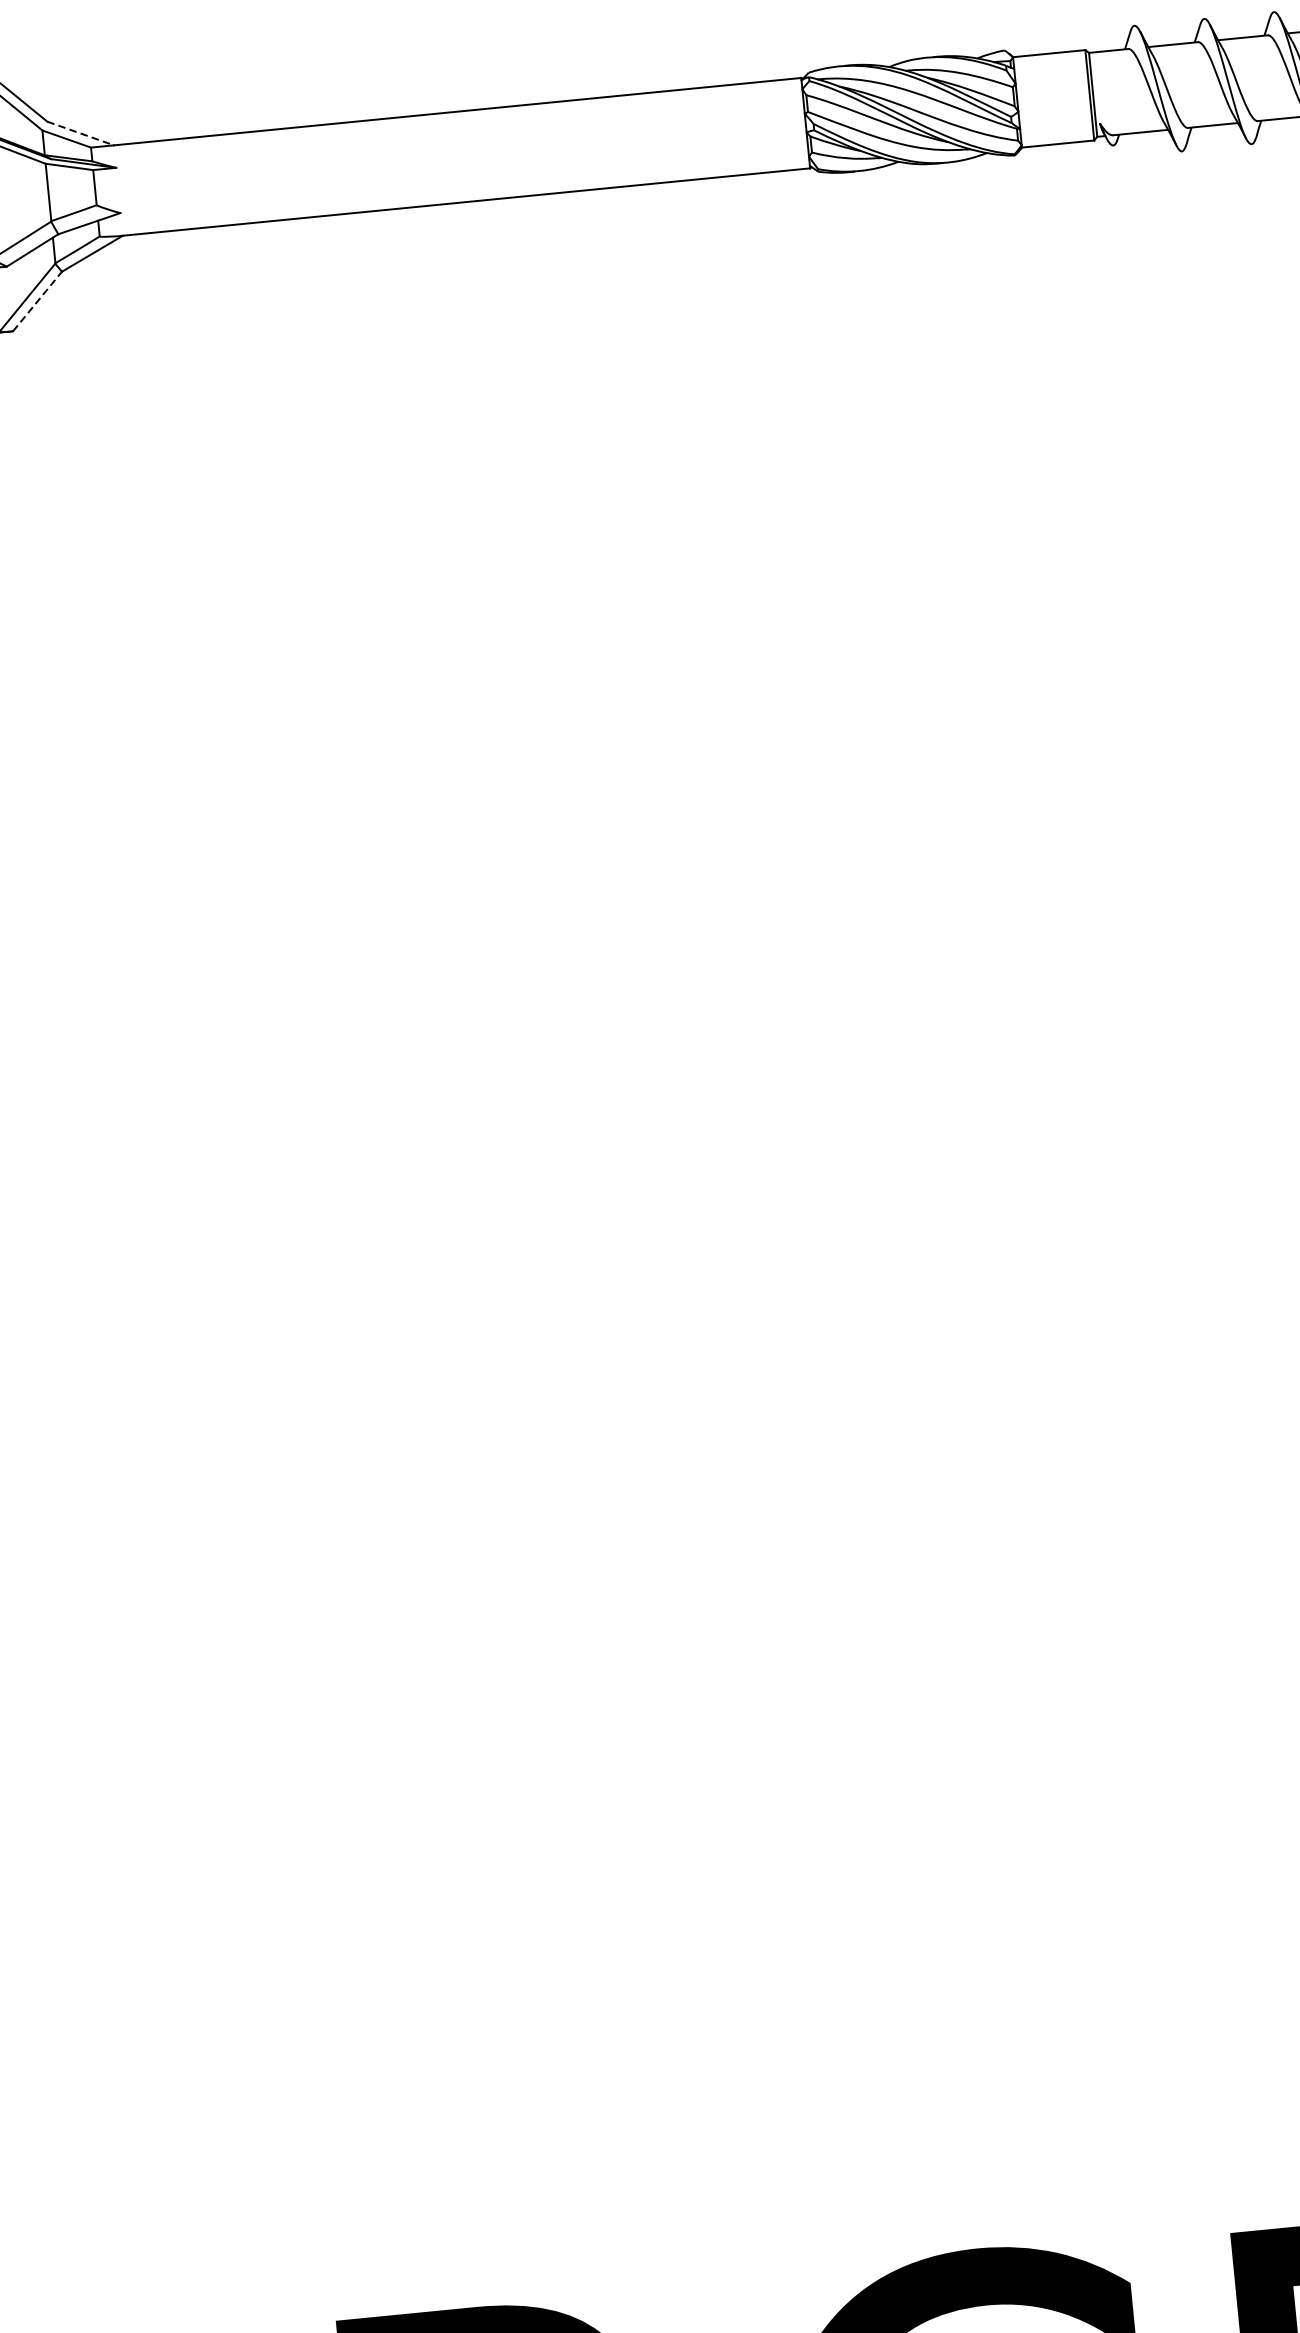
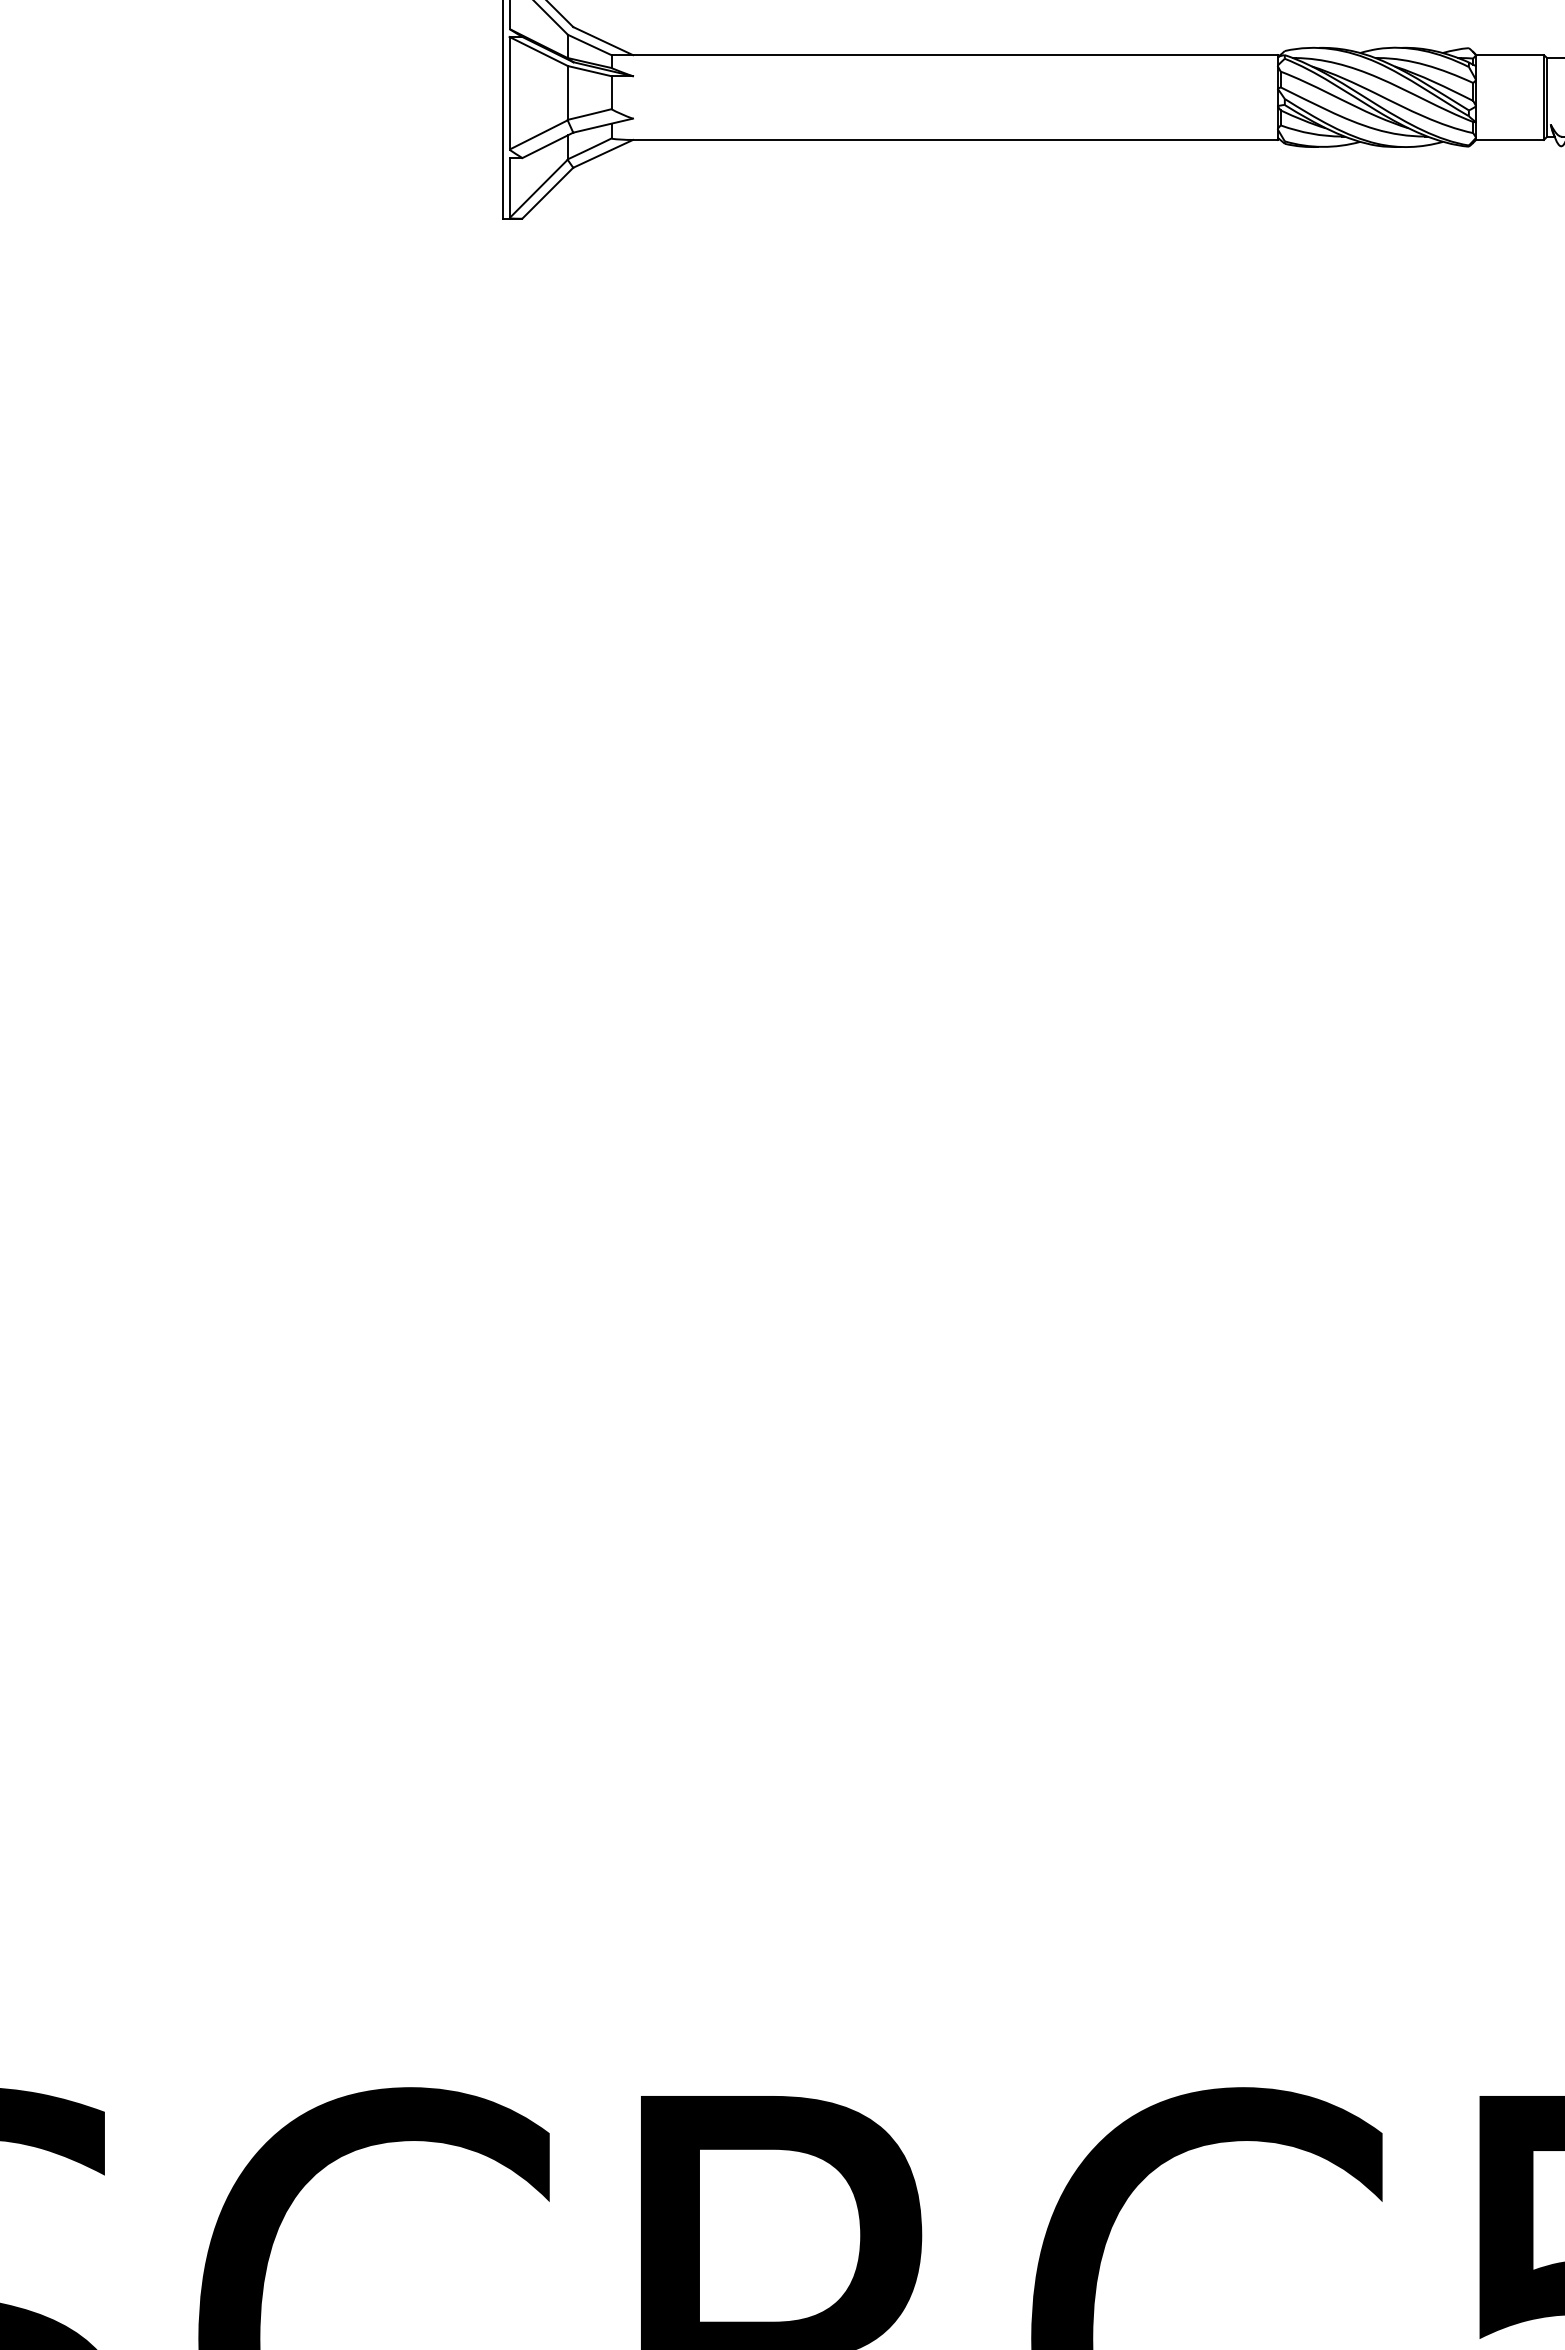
line: (81, 133) -> (603, 41), dashed -> solid
line: (37, 301) -> (547, 193), dashed -> solid

